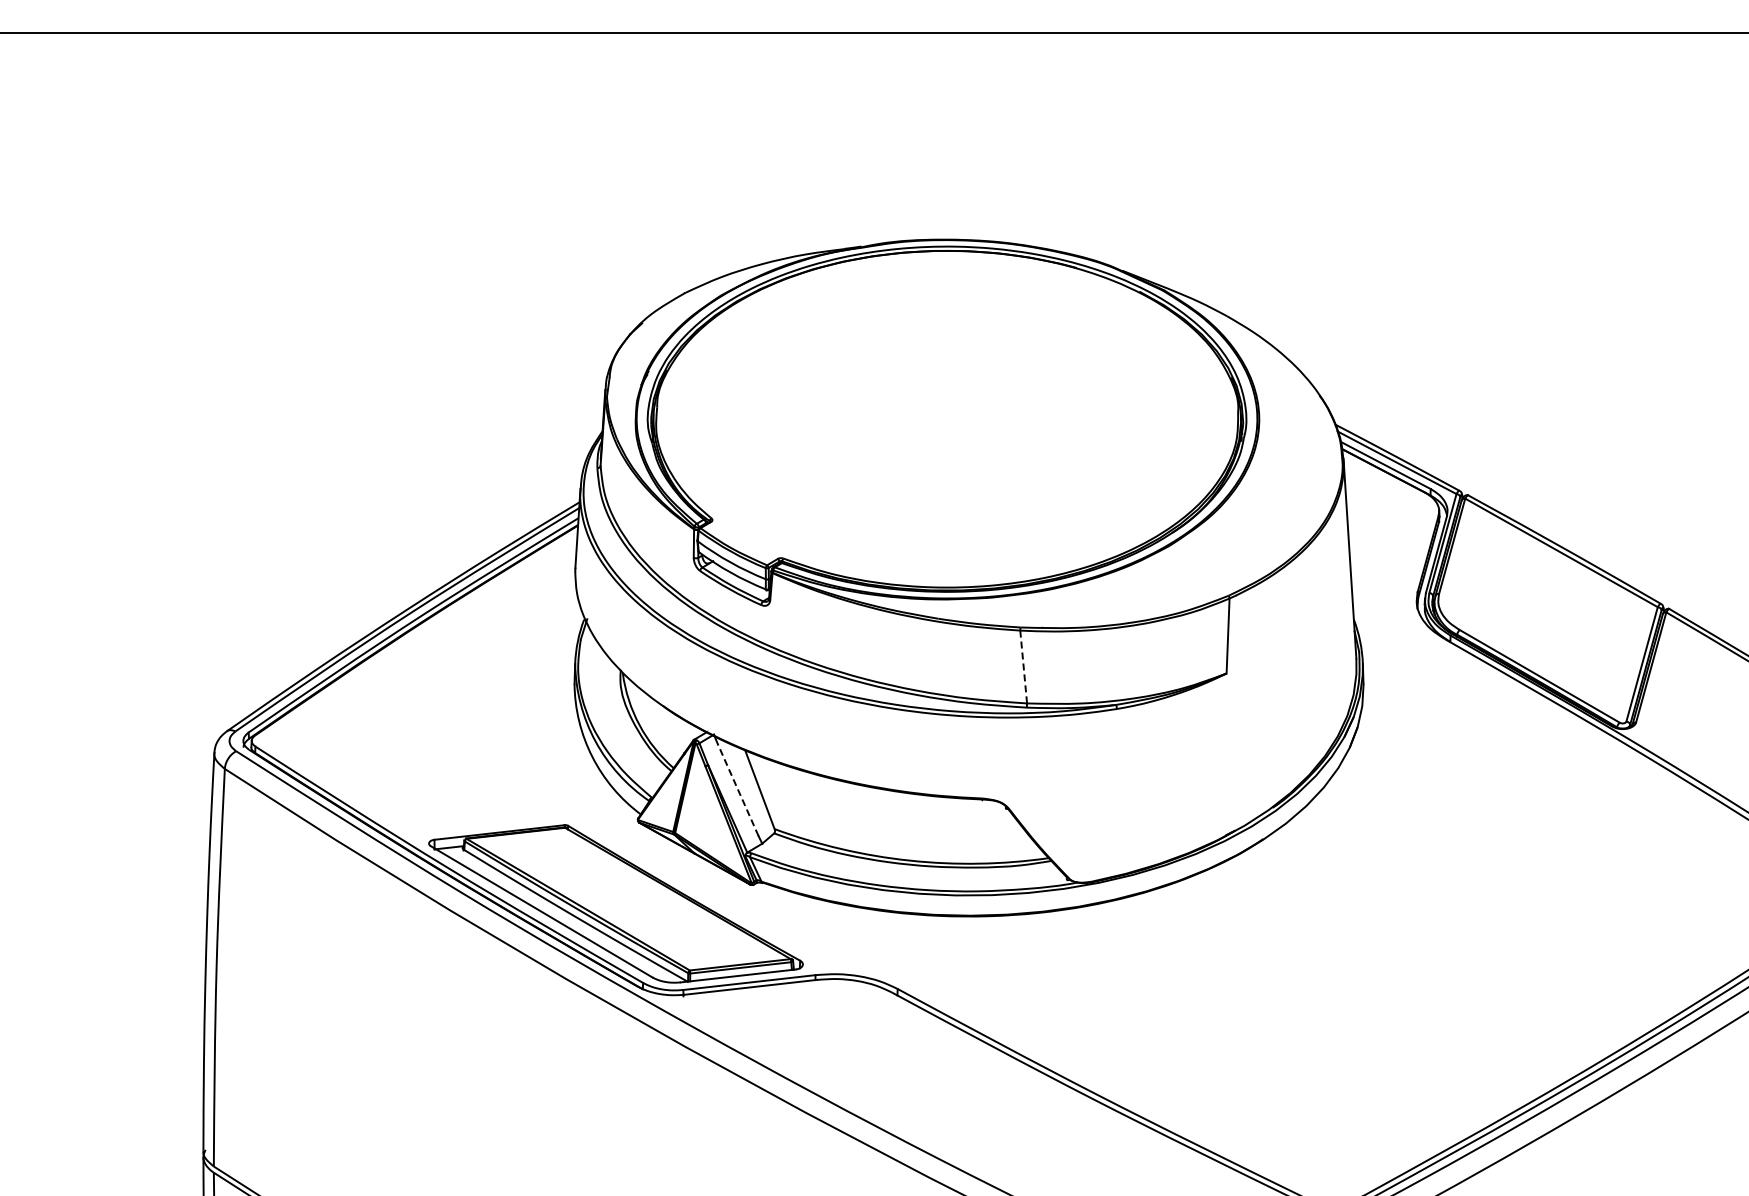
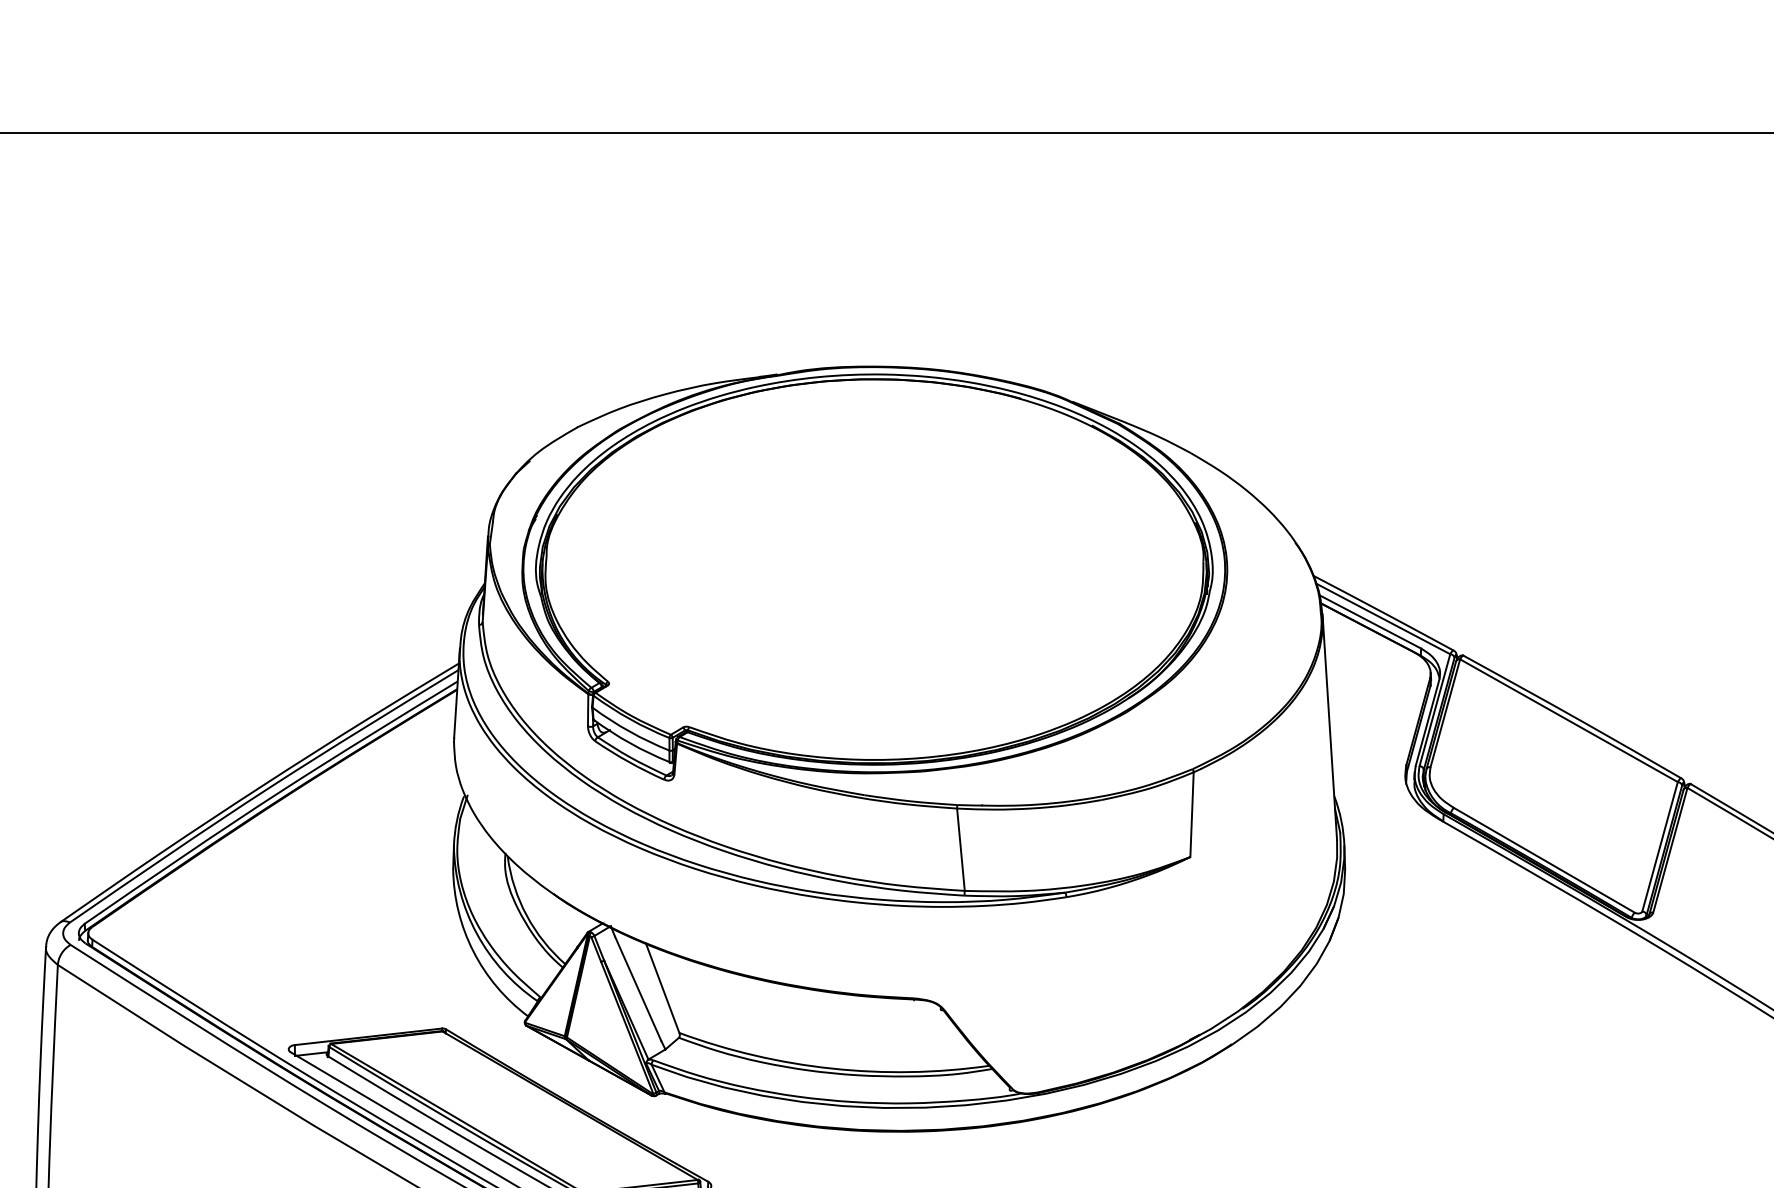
line: (1023, 667) -> (960, 850), dashed -> solid
line: (737, 789) -> (637, 988), dashed -> solid

